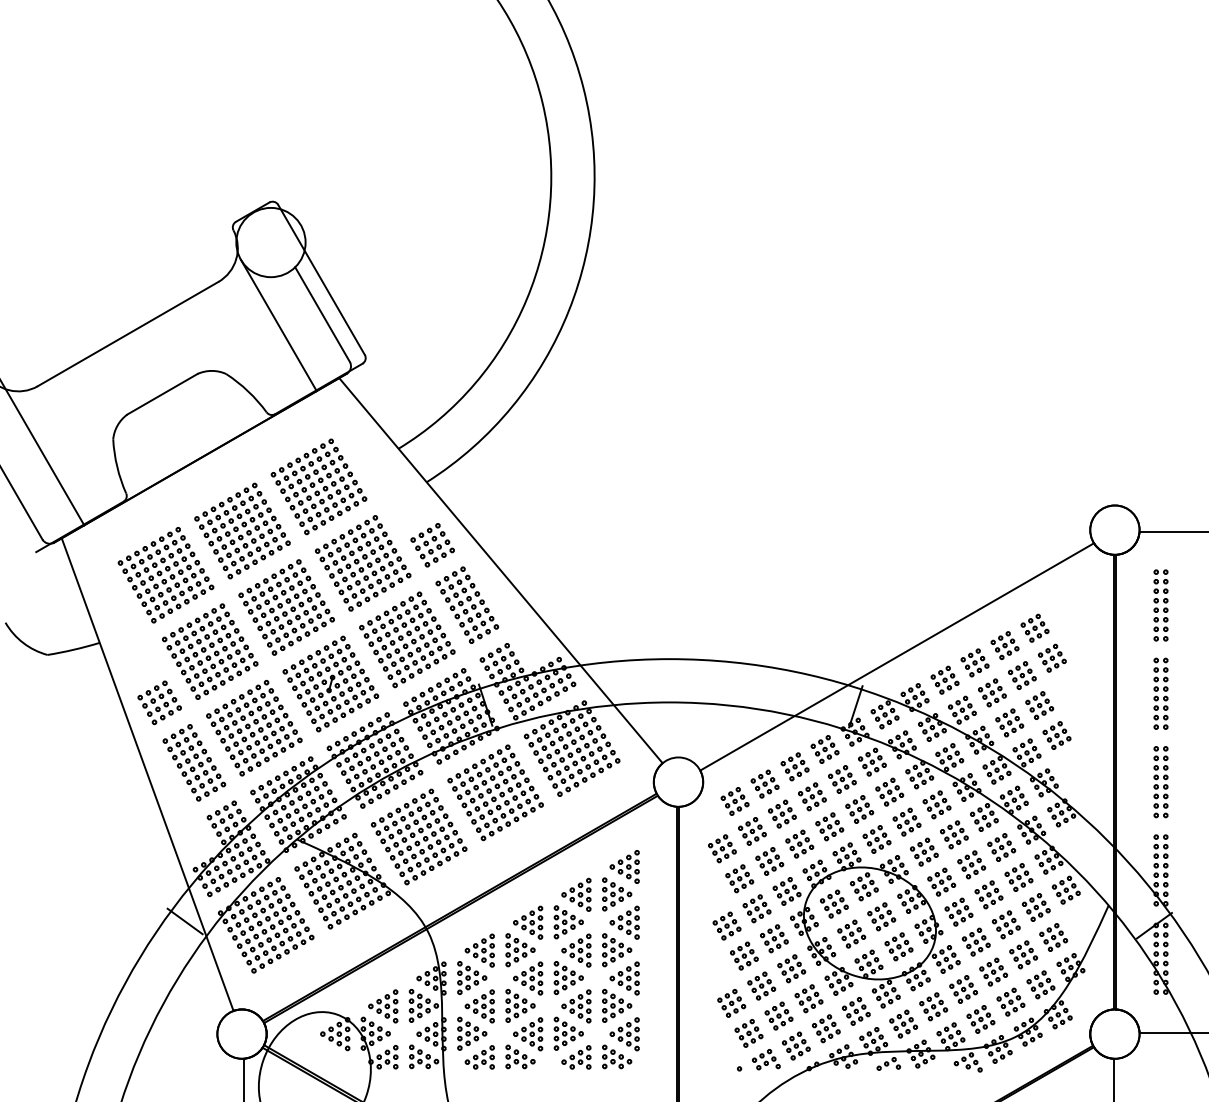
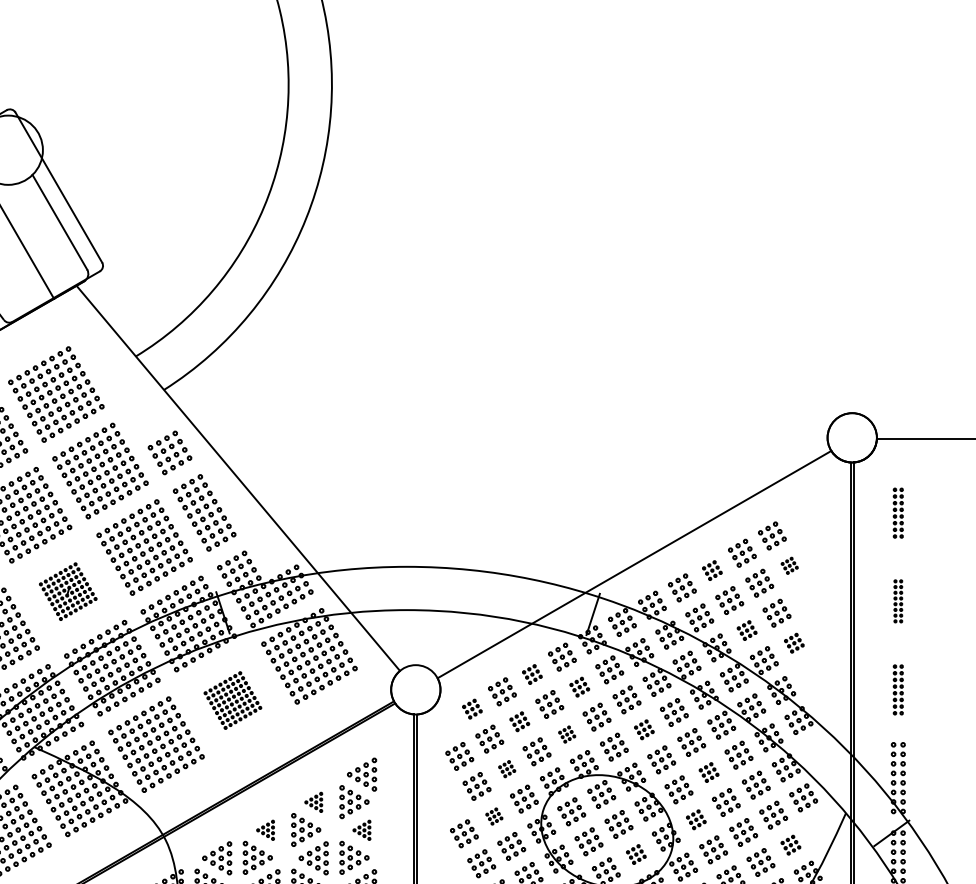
part: (1160, 605) -> (897, 513), size x0.7
part: (1052, 657) -> (789, 565), size x0.6
part: (974, 662) -> (711, 570), size x0.7
part: (330, 683) -> (67, 591), size x0.6
part: (1160, 693) -> (897, 601), size x0.6
part: (1009, 722) -> (746, 630), size x0.7
part: (1056, 735) -> (793, 643), size x0.7
part: (794, 766) -> (531, 674), size x0.7
part: (842, 779) -> (579, 687), size x0.7
part: (1160, 782) -> (897, 690), size x0.7
part: (495, 792) -> (232, 700), size x0.6
part: (734, 801) -> (471, 709), size x0.7
part: (782, 813) -> (519, 721), size x0.7
part: (906, 821) -> (643, 729), size x0.7
part: (829, 826) -> (566, 734), size x0.6
part: (769, 861) -> (506, 769), size x0.6
part: (971, 864) -> (708, 772), size x0.7
part: (576, 894) -> (313, 802), size x0.6
part: (756, 908) -> (493, 816), size x0.6
part: (958, 911) -> (695, 819), size x0.7
part: (528, 922) -> (265, 830), size x0.6
part: (624, 922) -> (361, 830), size x0.6
part: (1053, 937) -> (790, 845), size x0.7
part: (898, 946) -> (635, 854), size x0.7

